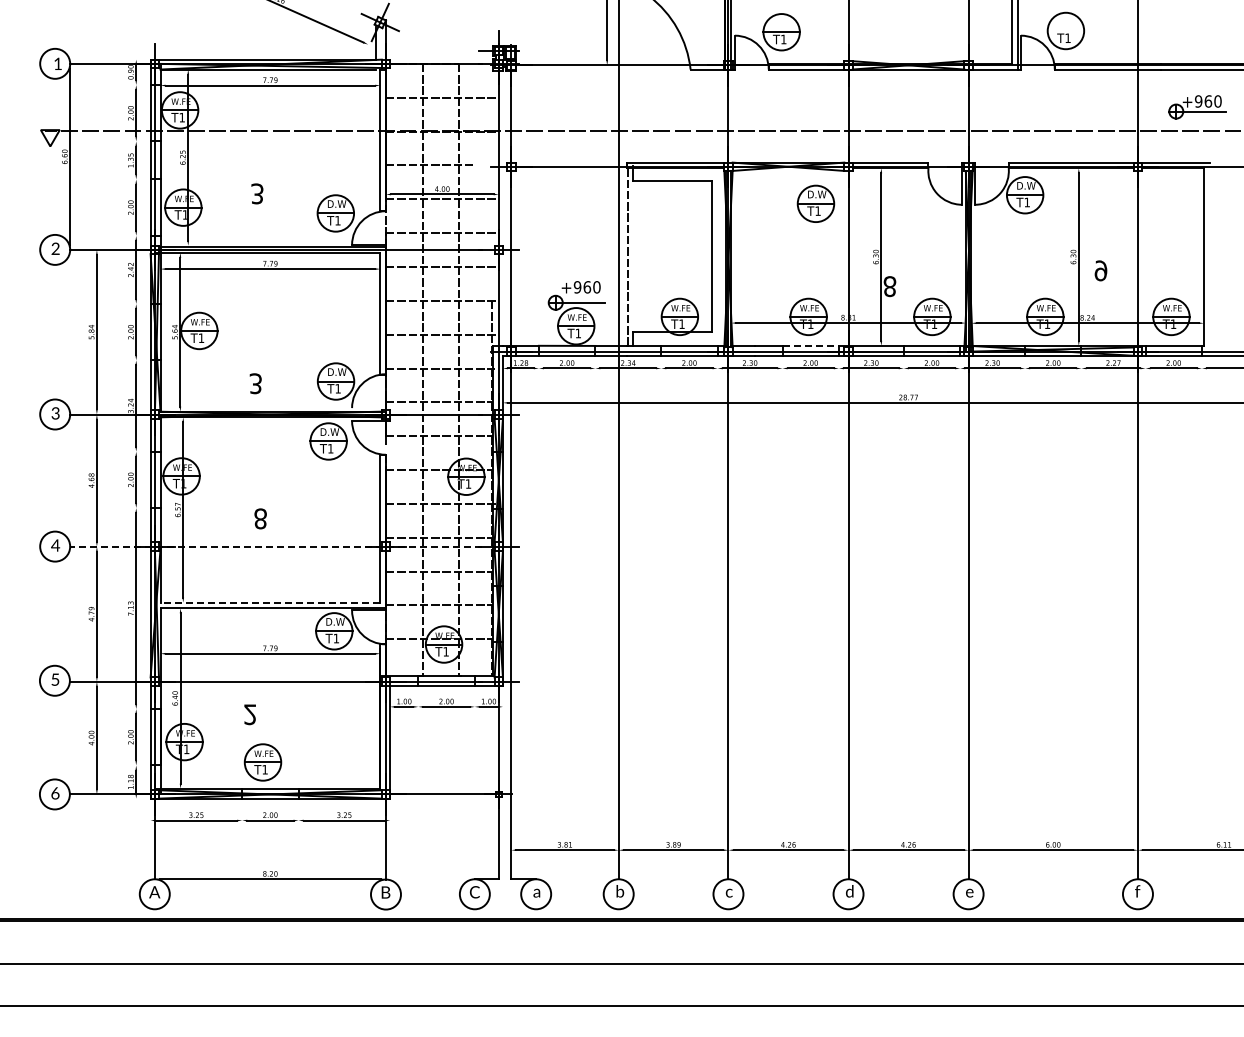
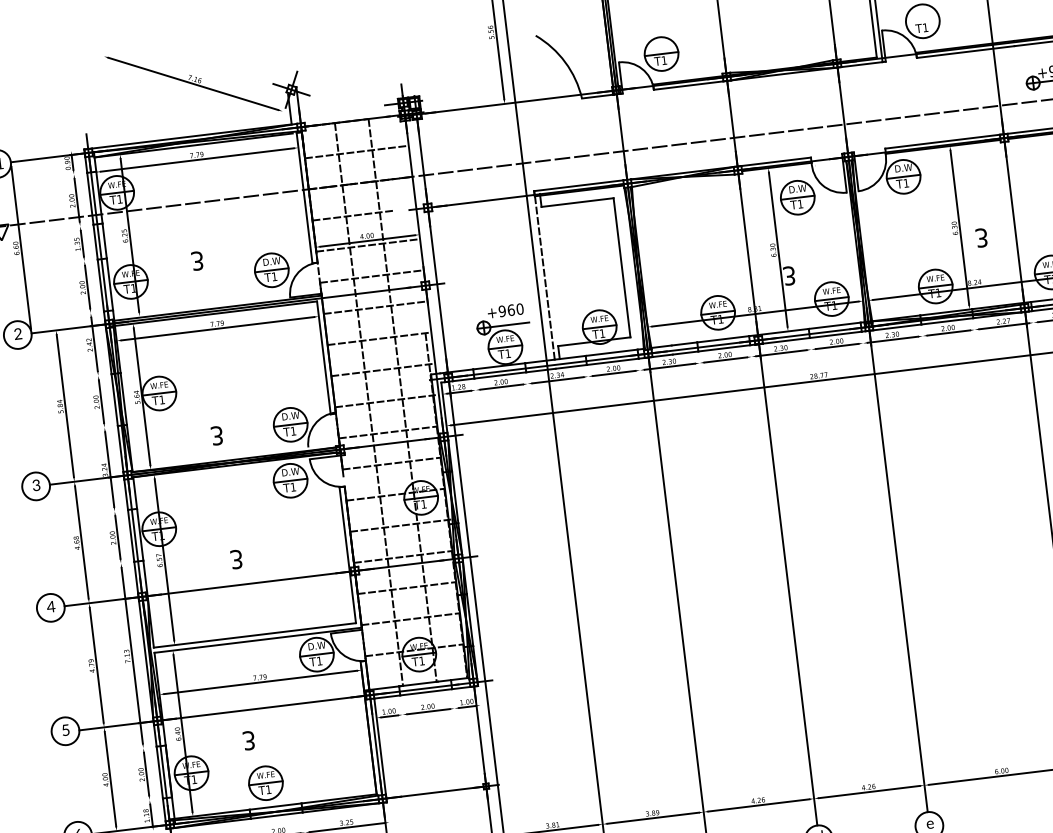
part: (815, 203) -> (797, 197), moved
text: (1100, 270) -> (981, 237), 9 -> 3
text: (889, 286) -> (789, 275), 8 -> 3
line: (811, 345) -> (723, 338), dashed -> solid
text: (260, 518) -> (236, 559), 8 -> 3
line: (275, 546) -> (253, 583), dashed -> solid
line: (270, 602) -> (255, 635), dashed -> solid
text: (250, 714) -> (249, 740), 2 -> 3

